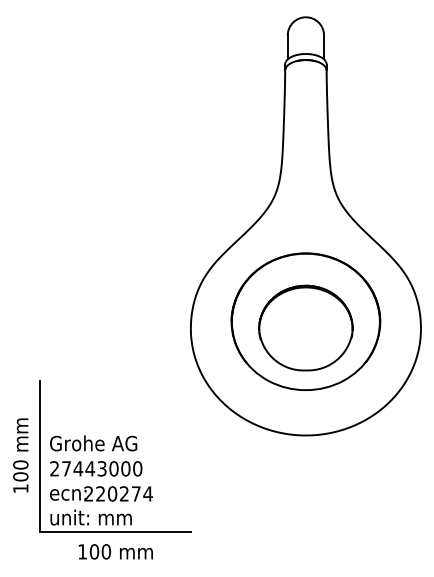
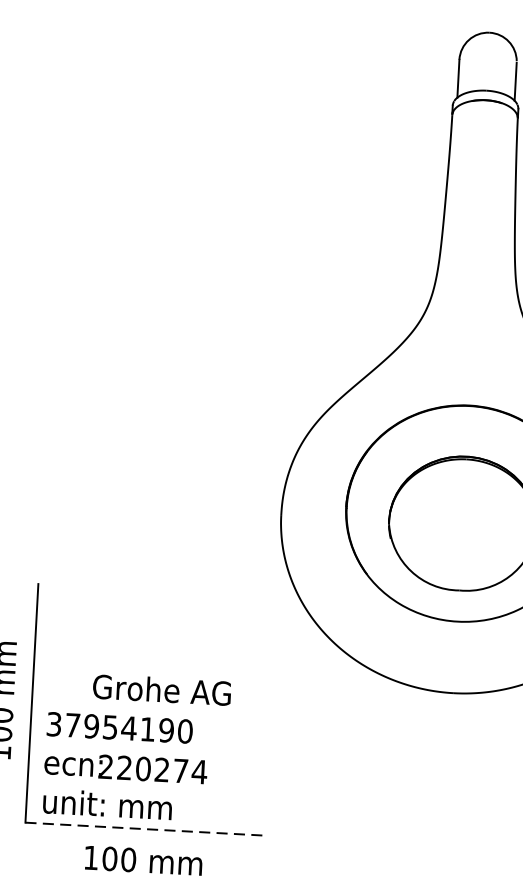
text: (93, 443) -> (161, 690), moved
text: (90, 468) -> (110, 726), 27443000 -> 37954190
line: (115, 531) -> (144, 828), solid -> dashed

